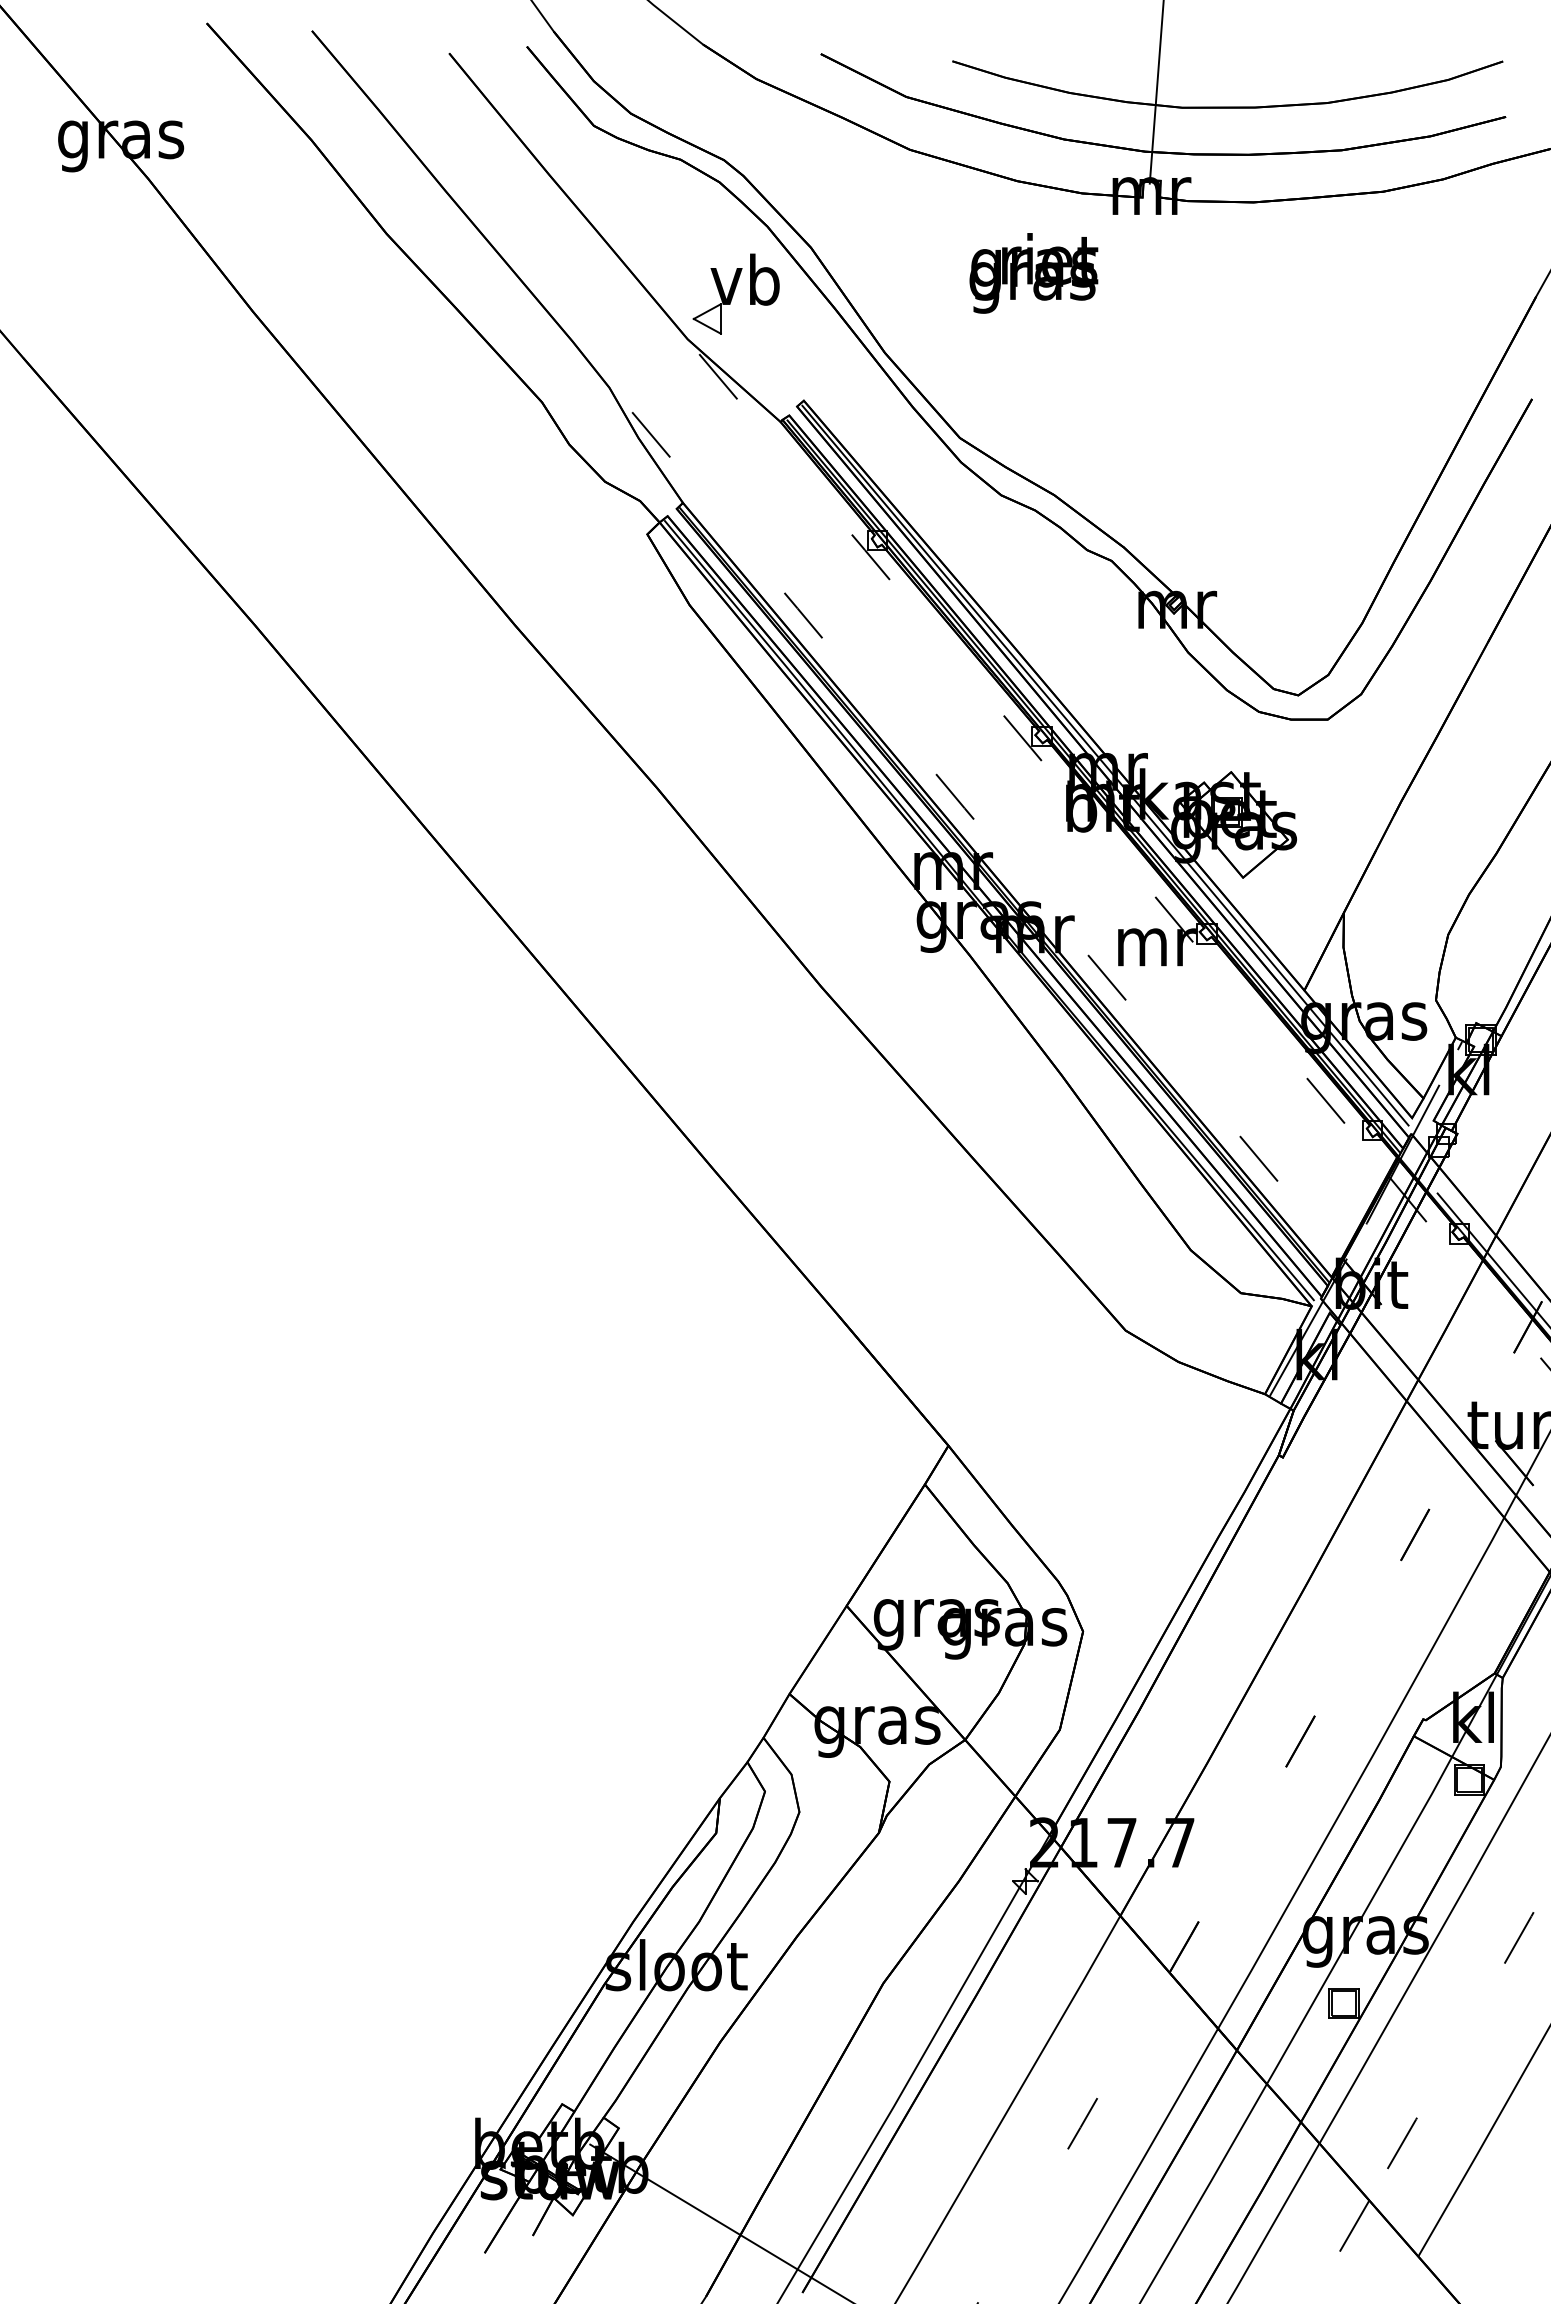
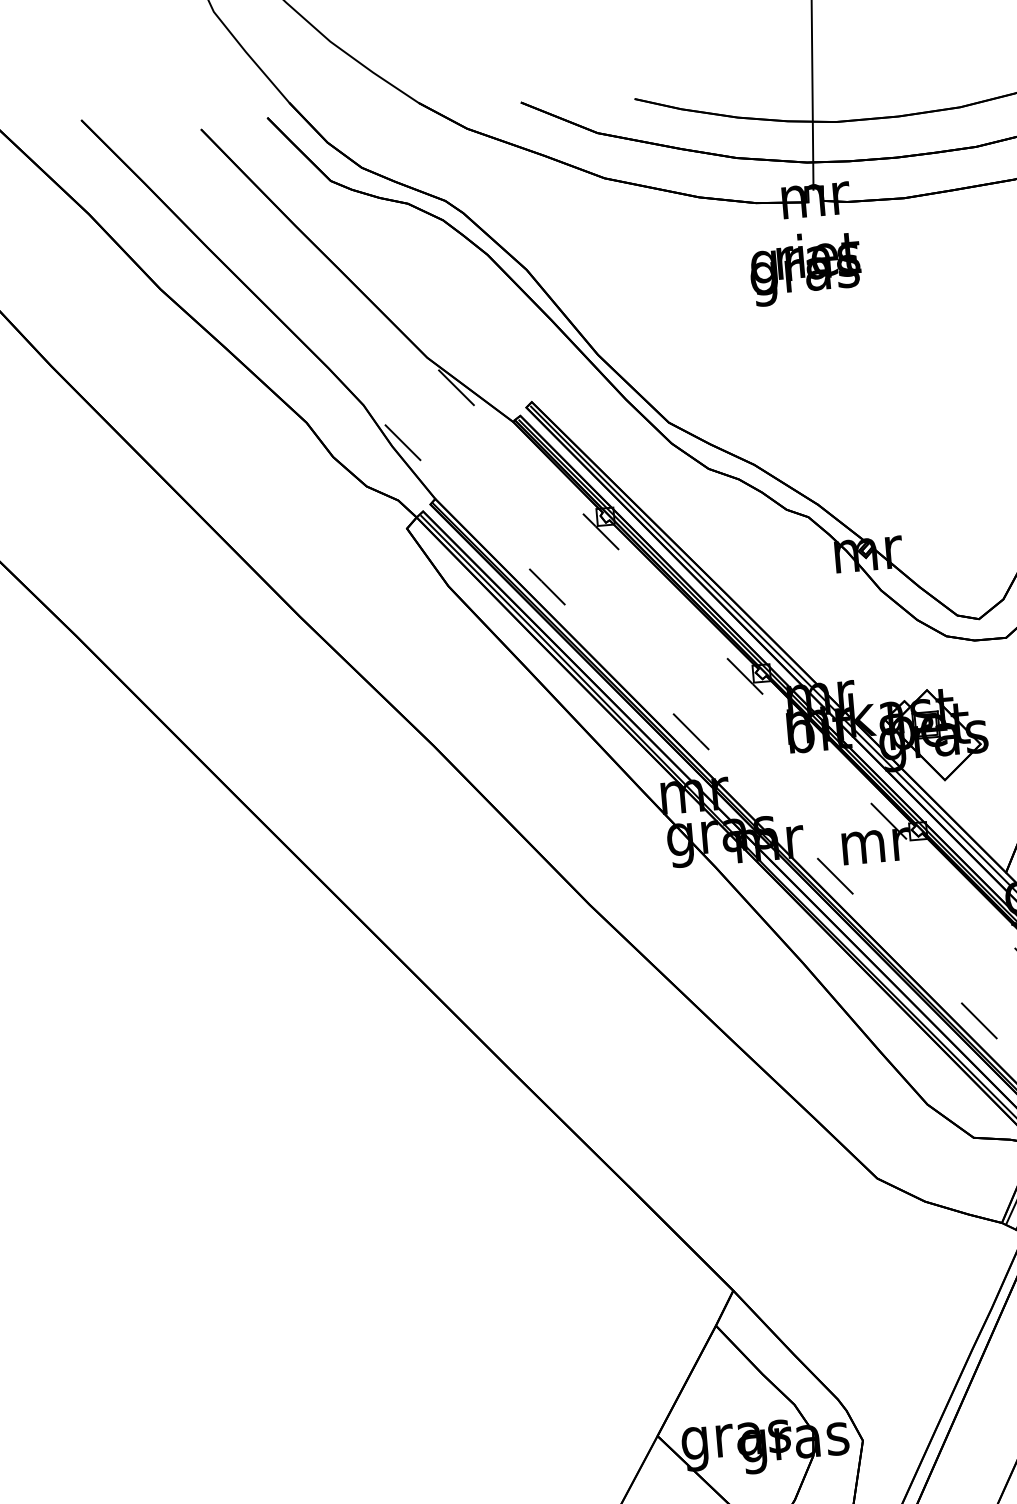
text: (1033, 273) -> (805, 268), moved
part: (735, 293) -> (465, 314), removed

